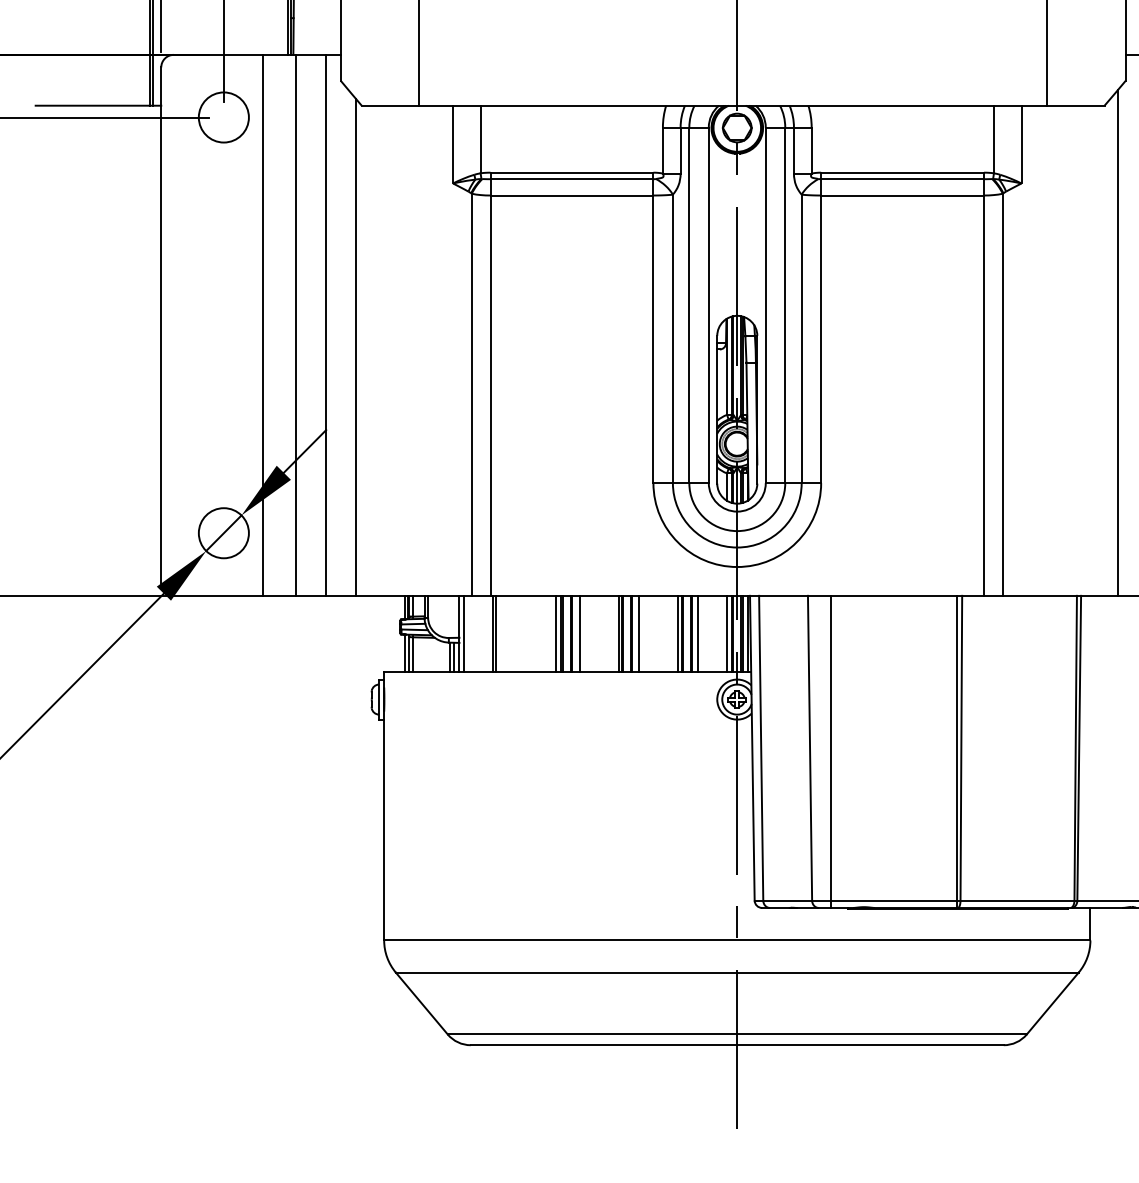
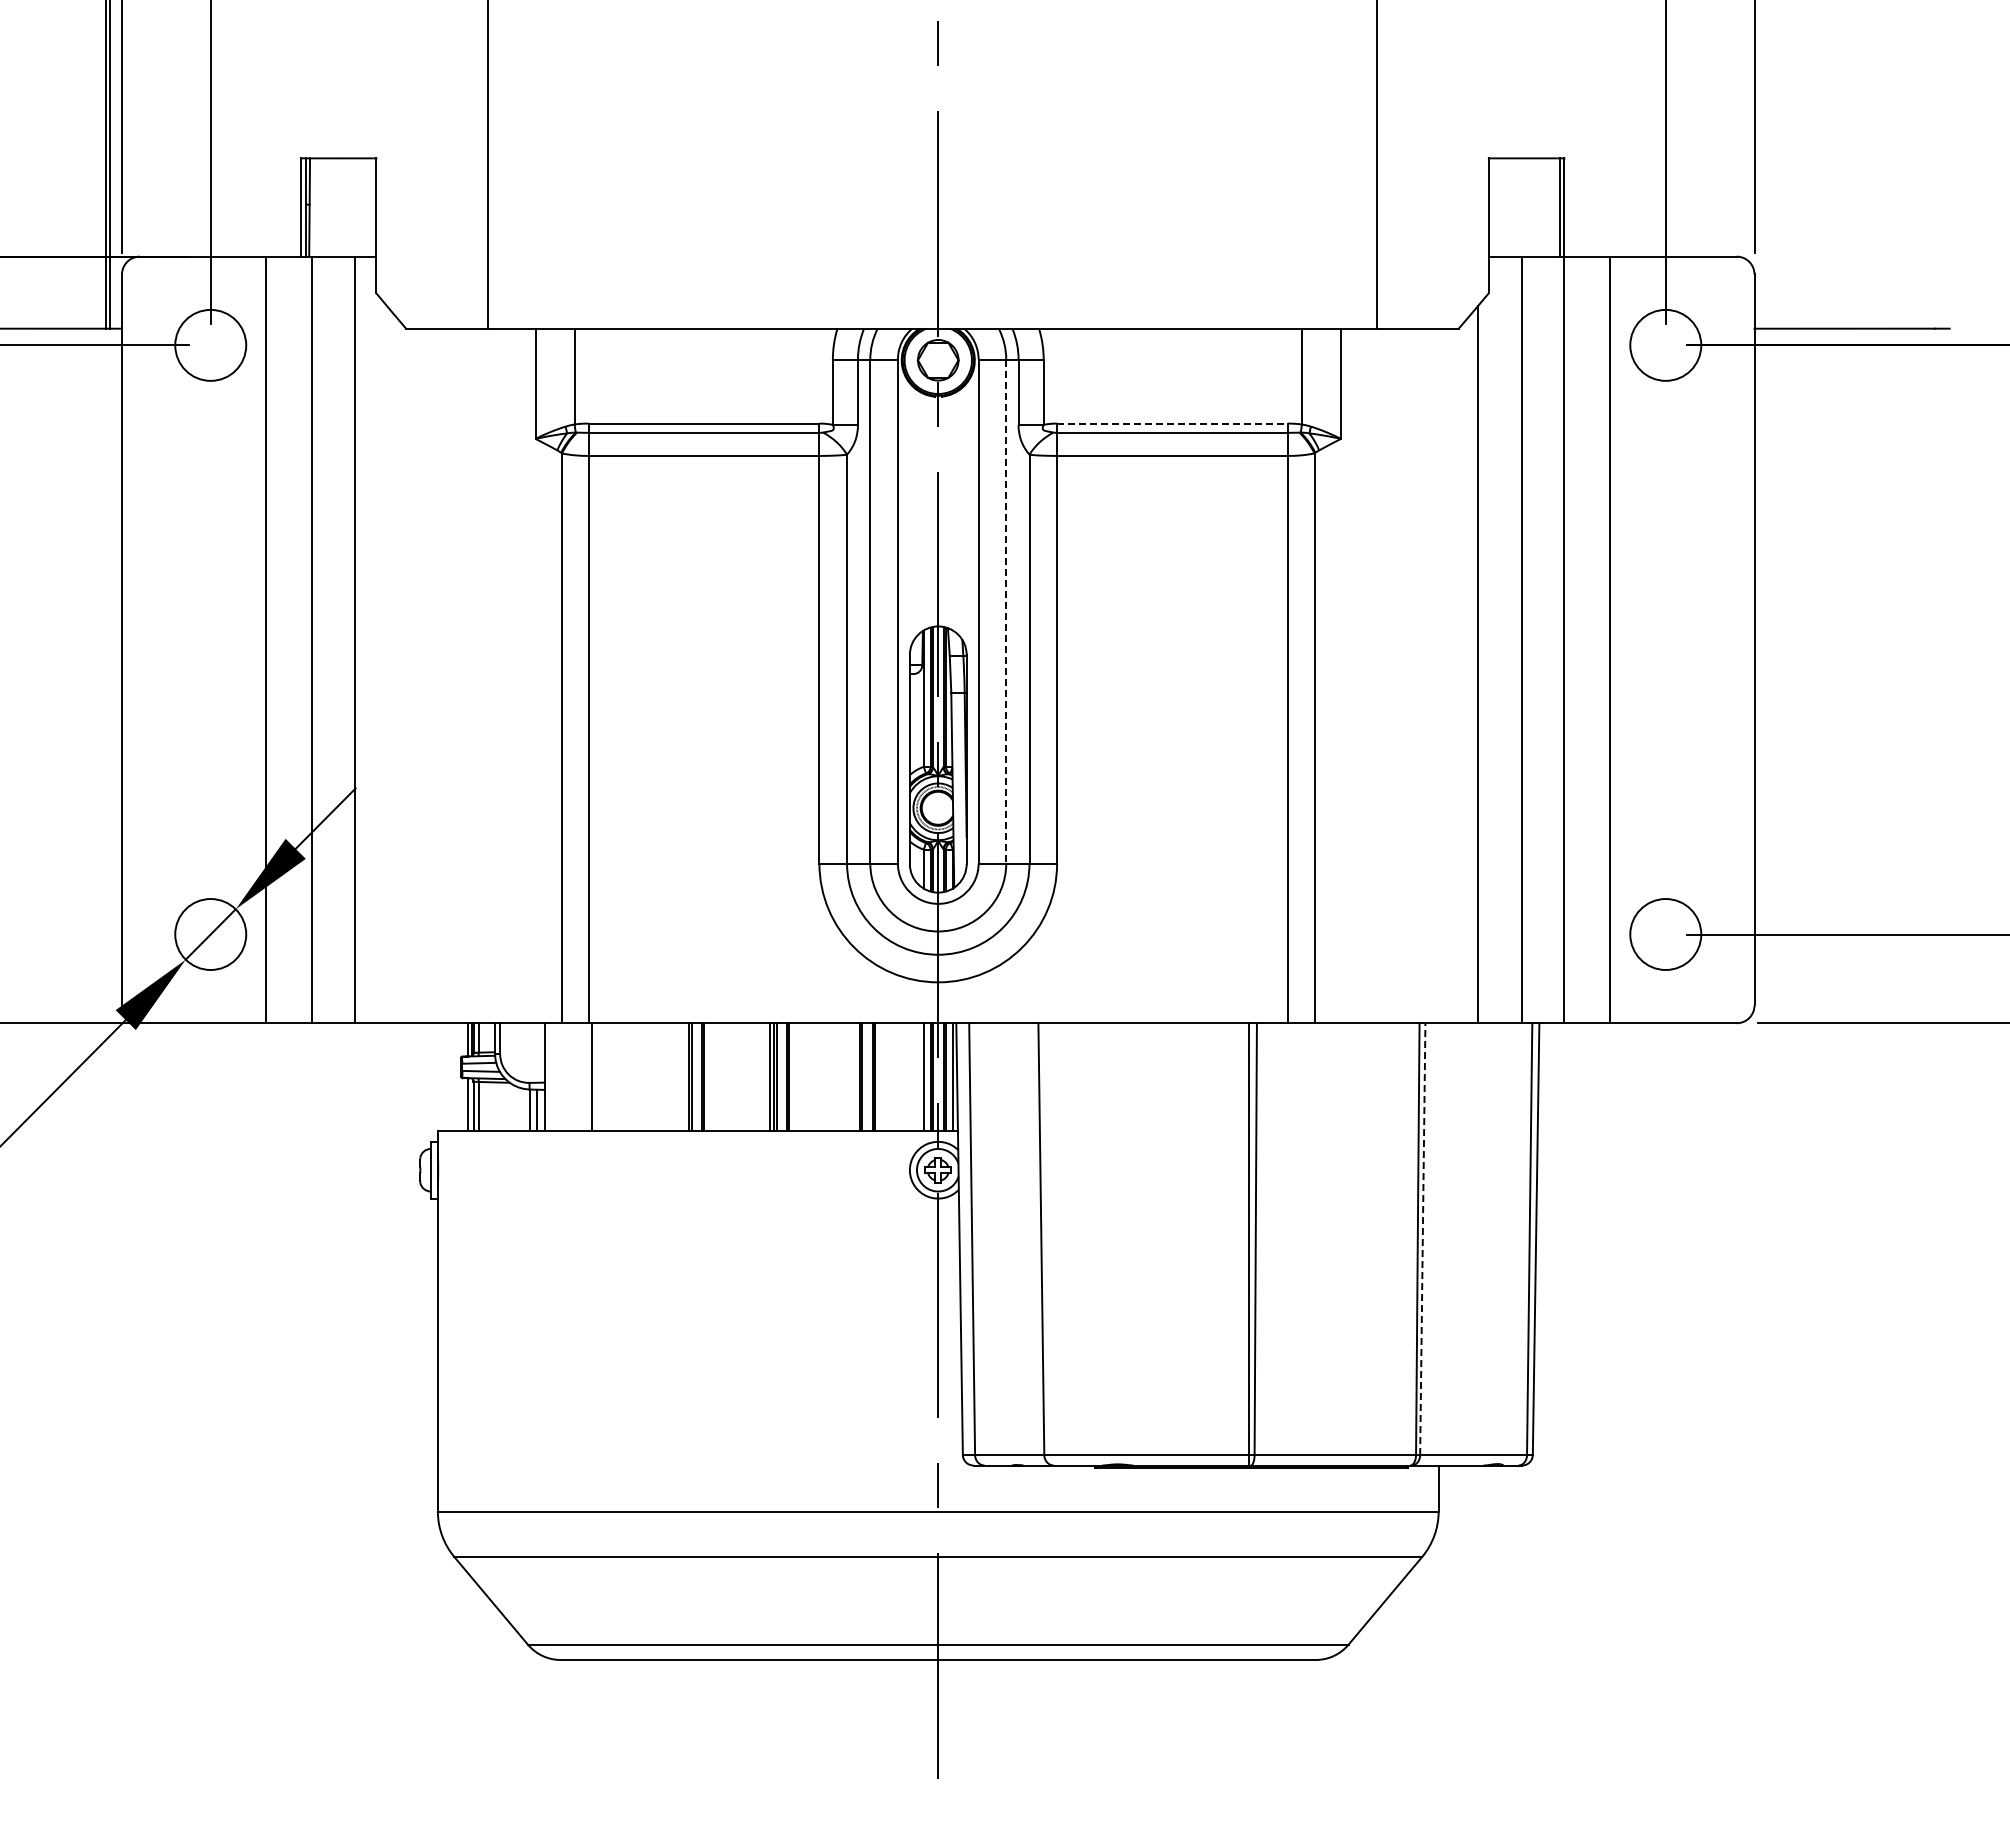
line: (903, 172) -> (1173, 423), solid -> dashed
line: (785, 305) -> (1006, 611), solid -> dashed
line: (356, 347) -> (398, 671), removed
line: (464, 634) -> (551, 1077), removed
line: (496, 634) -> (596, 1077), removed
line: (556, 634) -> (681, 1077), removed
line: (579, 634) -> (714, 1077), removed
line: (638, 634) -> (798, 1077), removed
line: (678, 634) -> (854, 1077), removed
line: (697, 634) -> (882, 1077), removed
line: (1079, 748) -> (1422, 1239), solid -> dashed
line: (830, 752) -> (1070, 1244), removed

